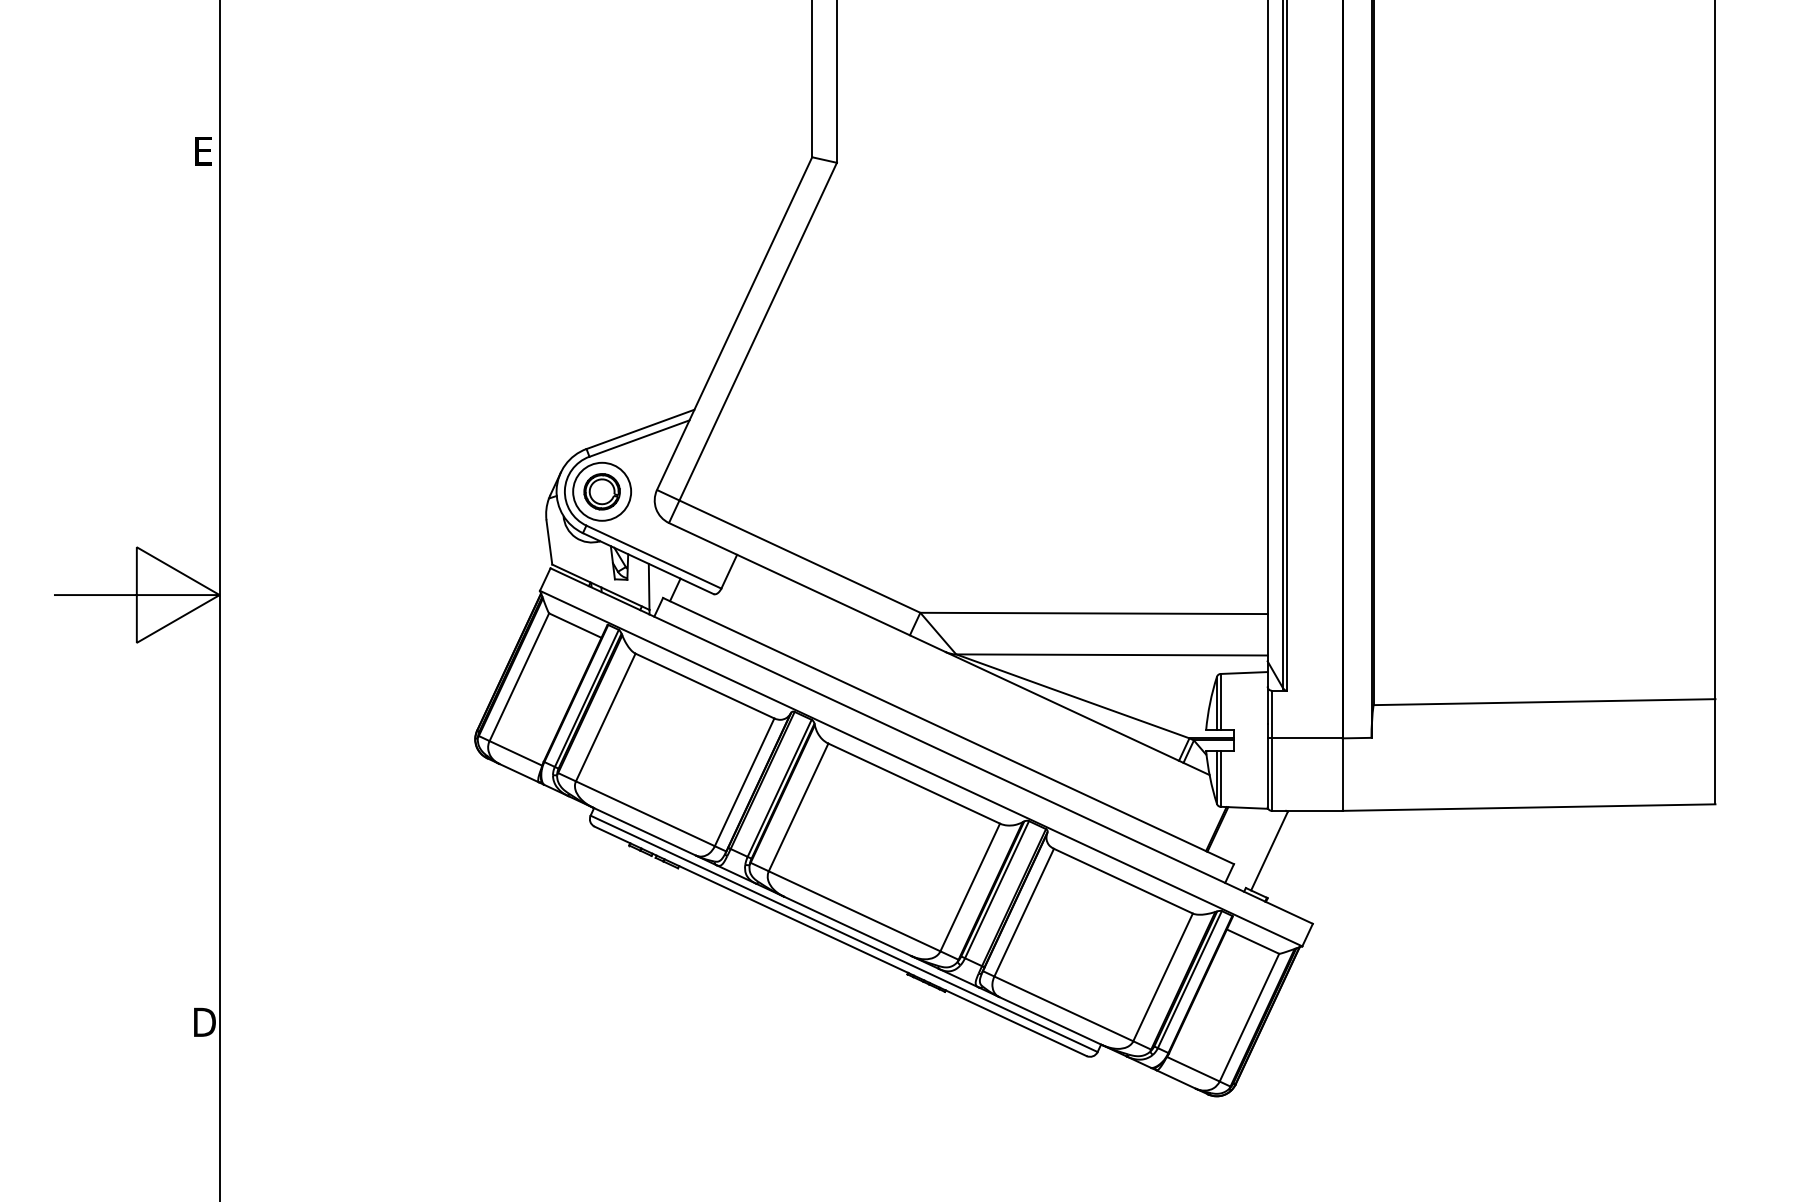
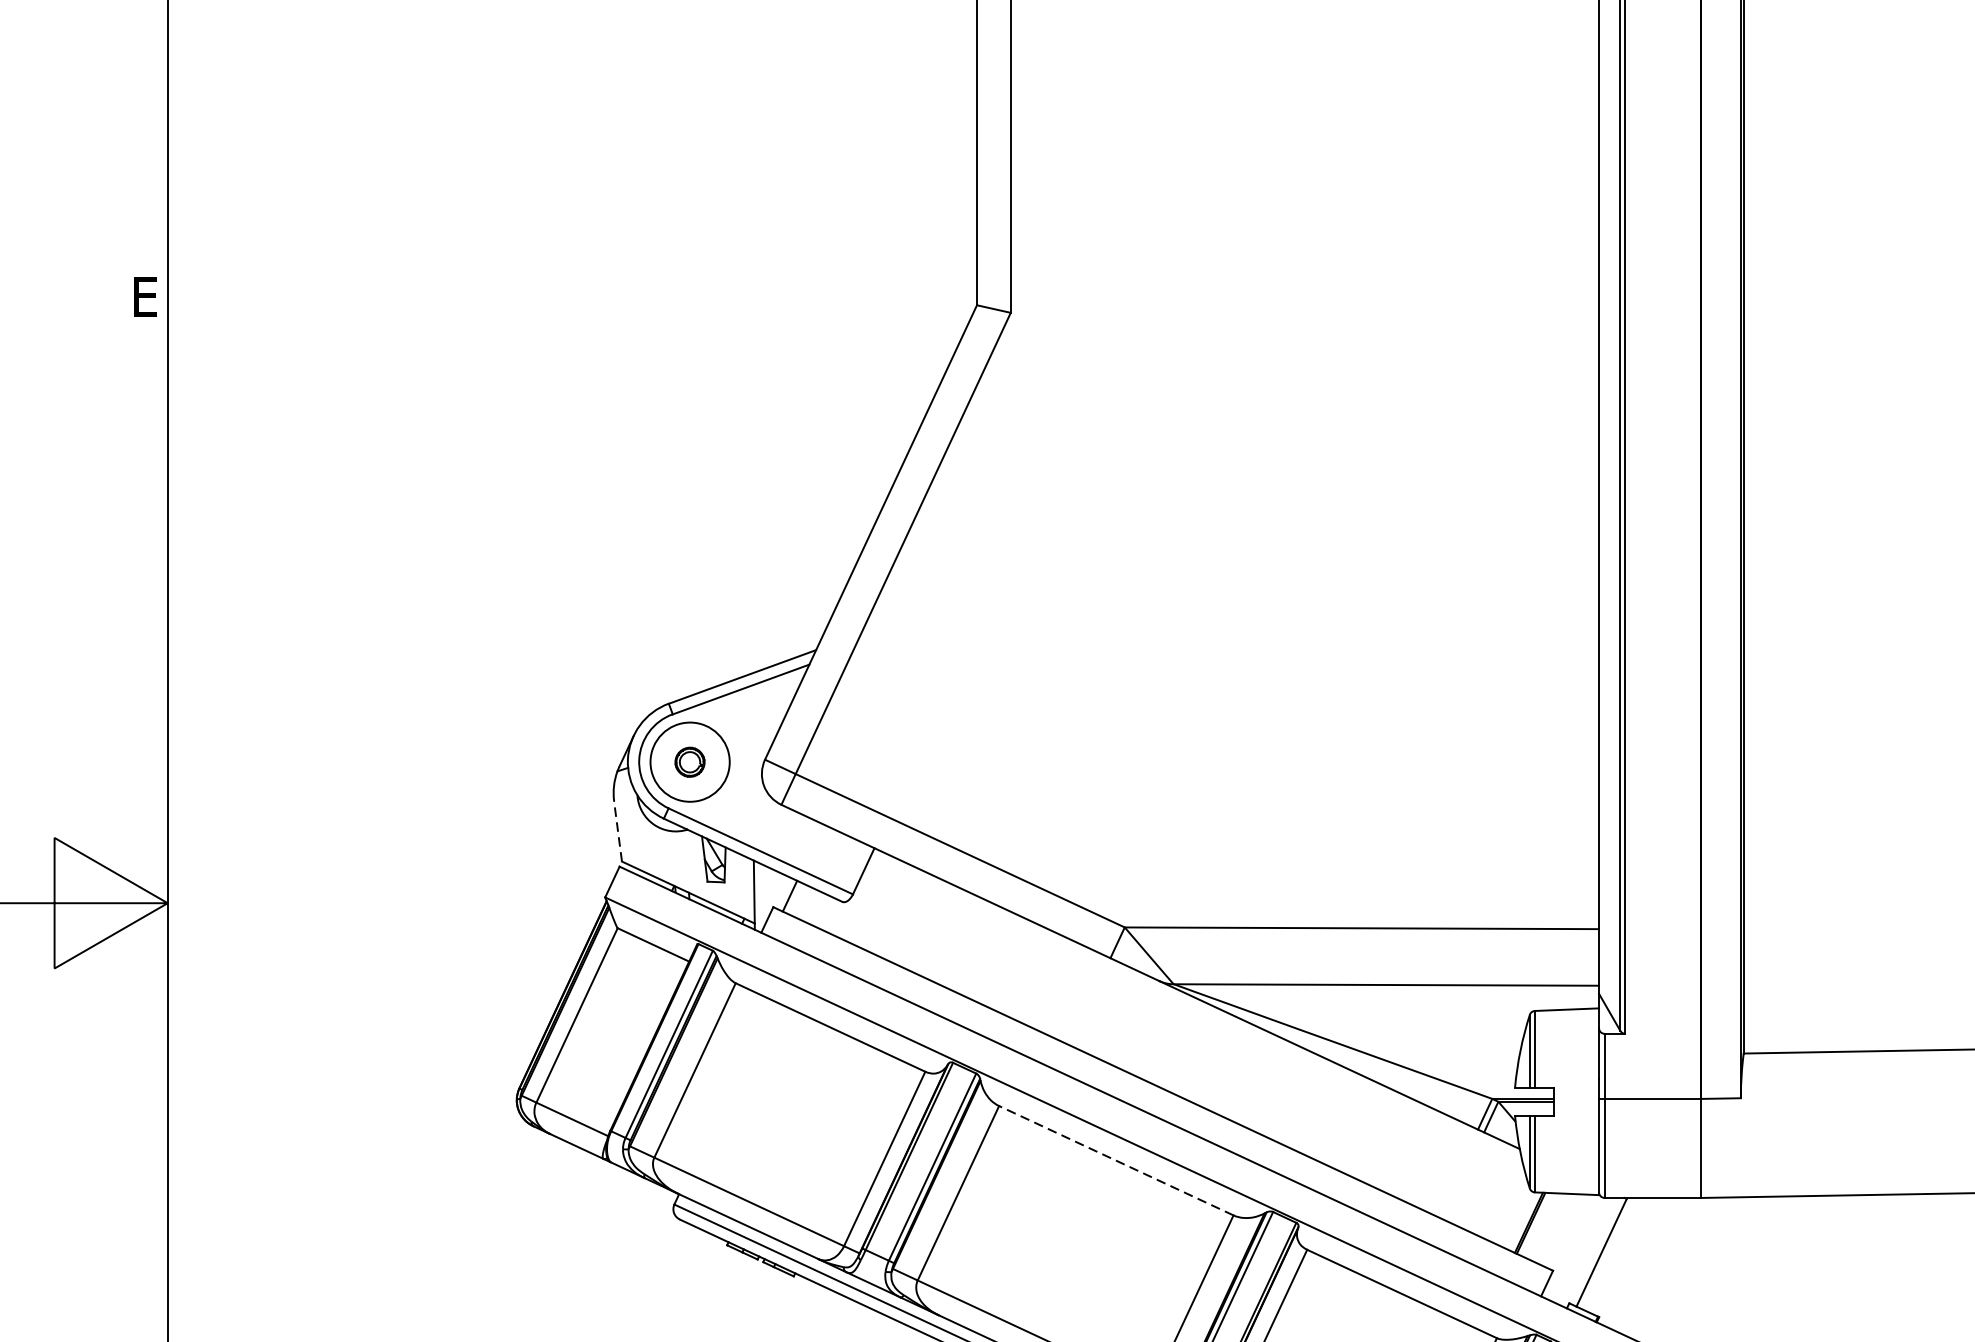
part: (601, 491) -> (689, 761), size x0.6
line: (549, 541) -> (618, 830), solid -> dashed
line: (914, 783) -> (1116, 1160), solid -> dashed

